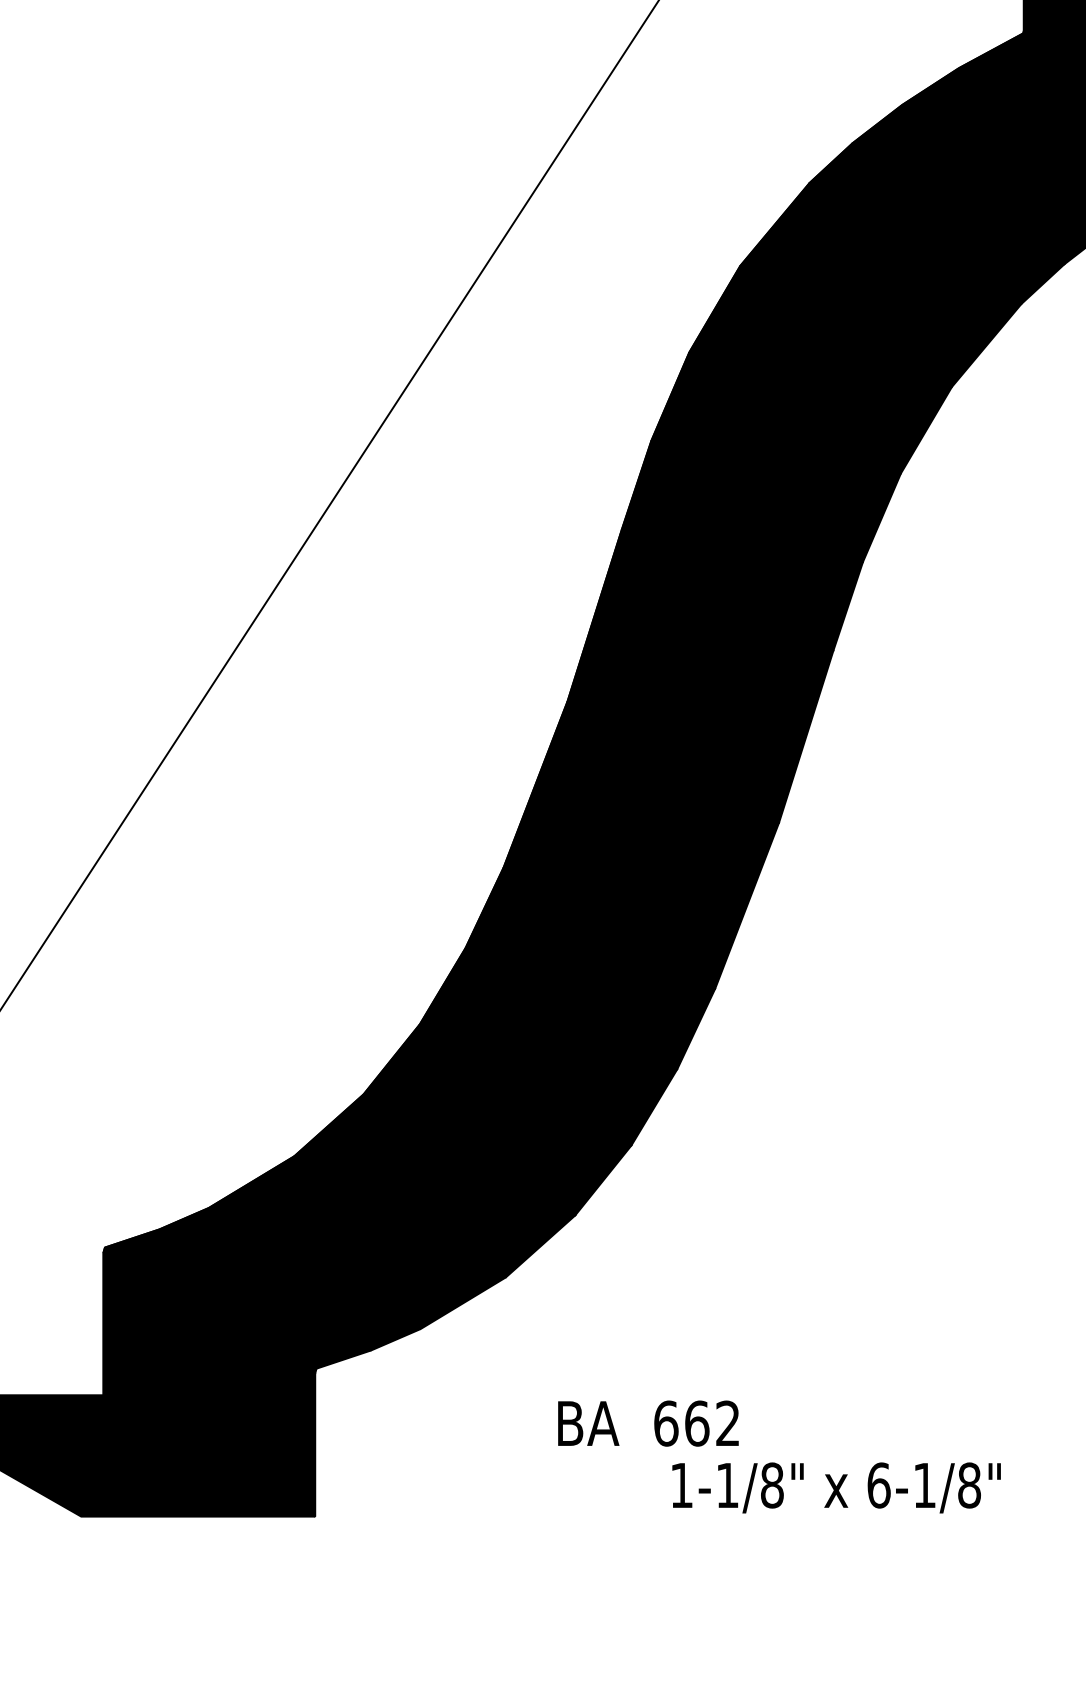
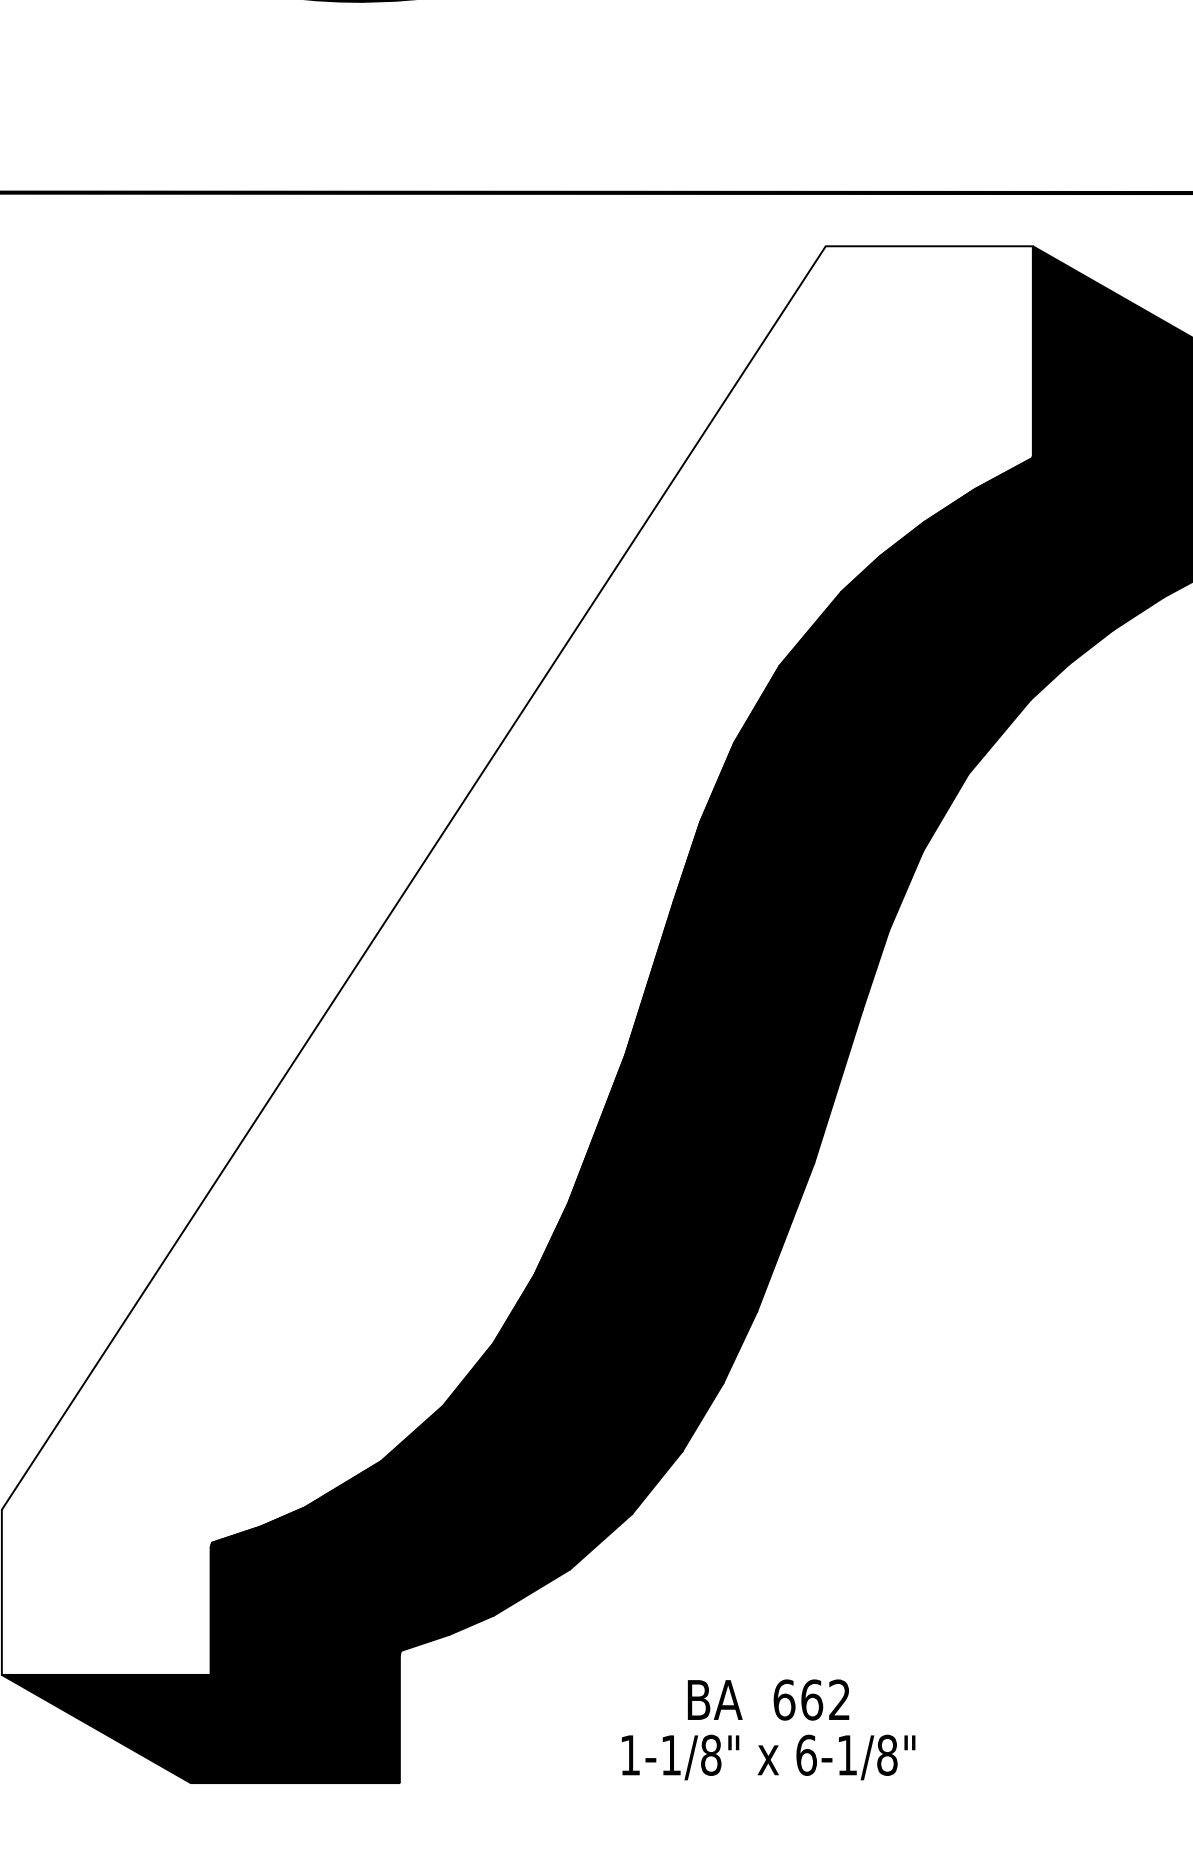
text: (648, 1423) -> (768, 1699), moved
text: (836, 1487) -> (768, 1757), moved

